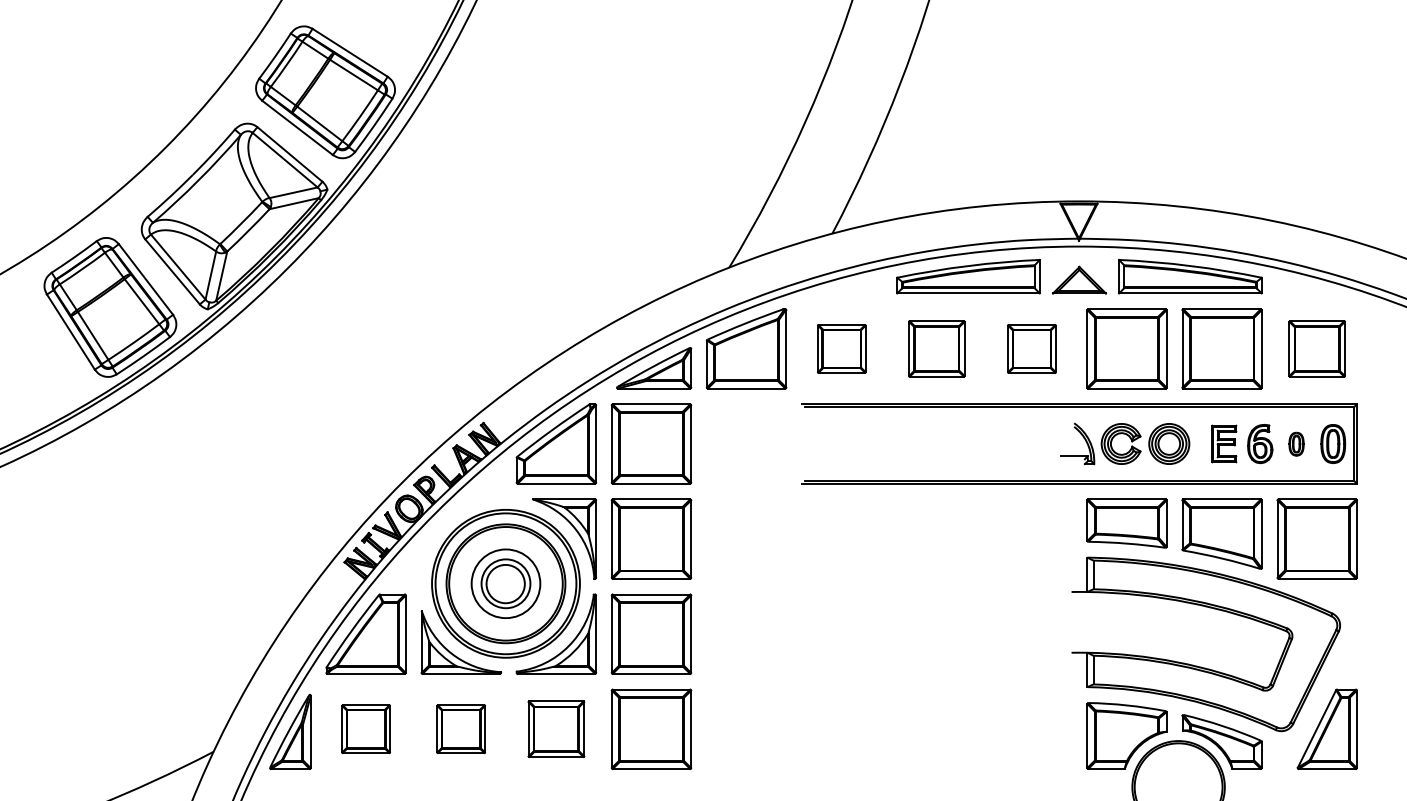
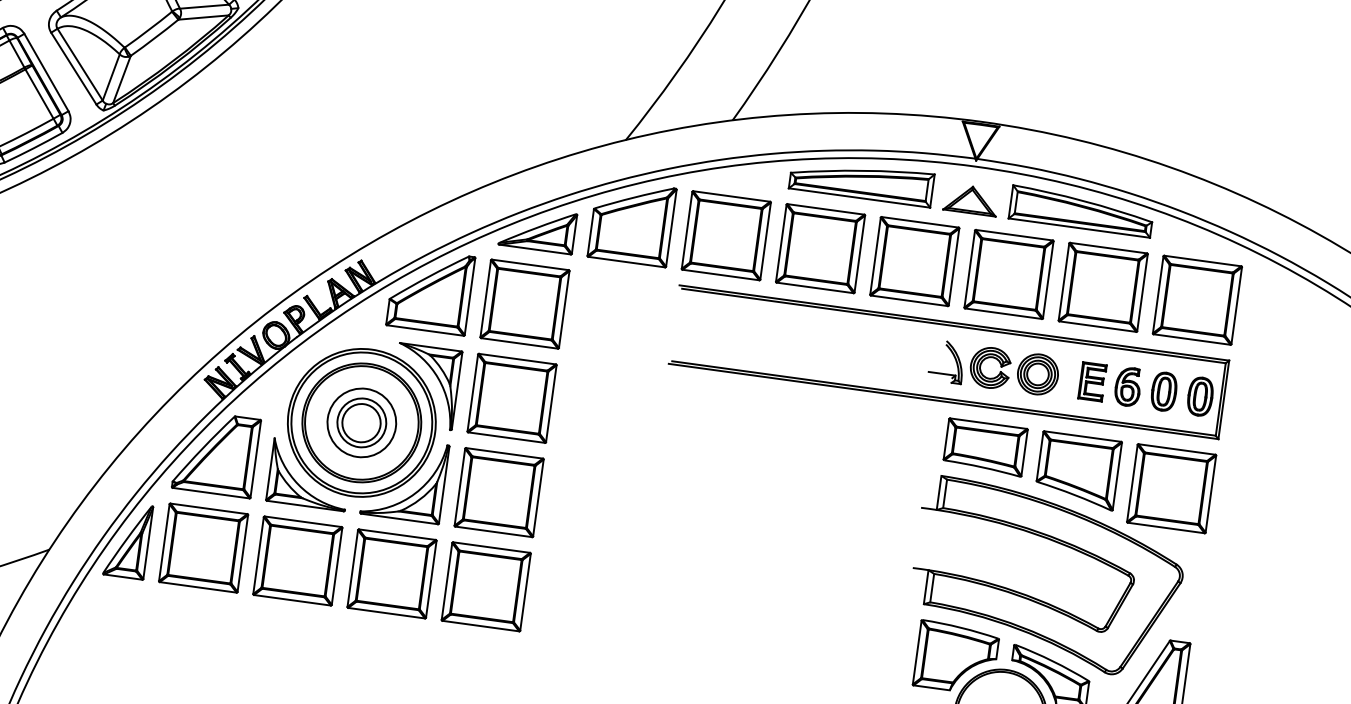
part: (841, 348) -> (726, 235), size x1.67
part: (936, 348) -> (820, 248), size x1.43
part: (1031, 348) -> (914, 261), size x1.67
part: (1316, 348) -> (1196, 299), size x1.43
part: (1296, 444) -> (1163, 392), size x1.67
part: (365, 728) -> (203, 547), size x1.67
part: (460, 728) -> (297, 560), size x1.67
part: (556, 728) -> (392, 573), size x1.43

